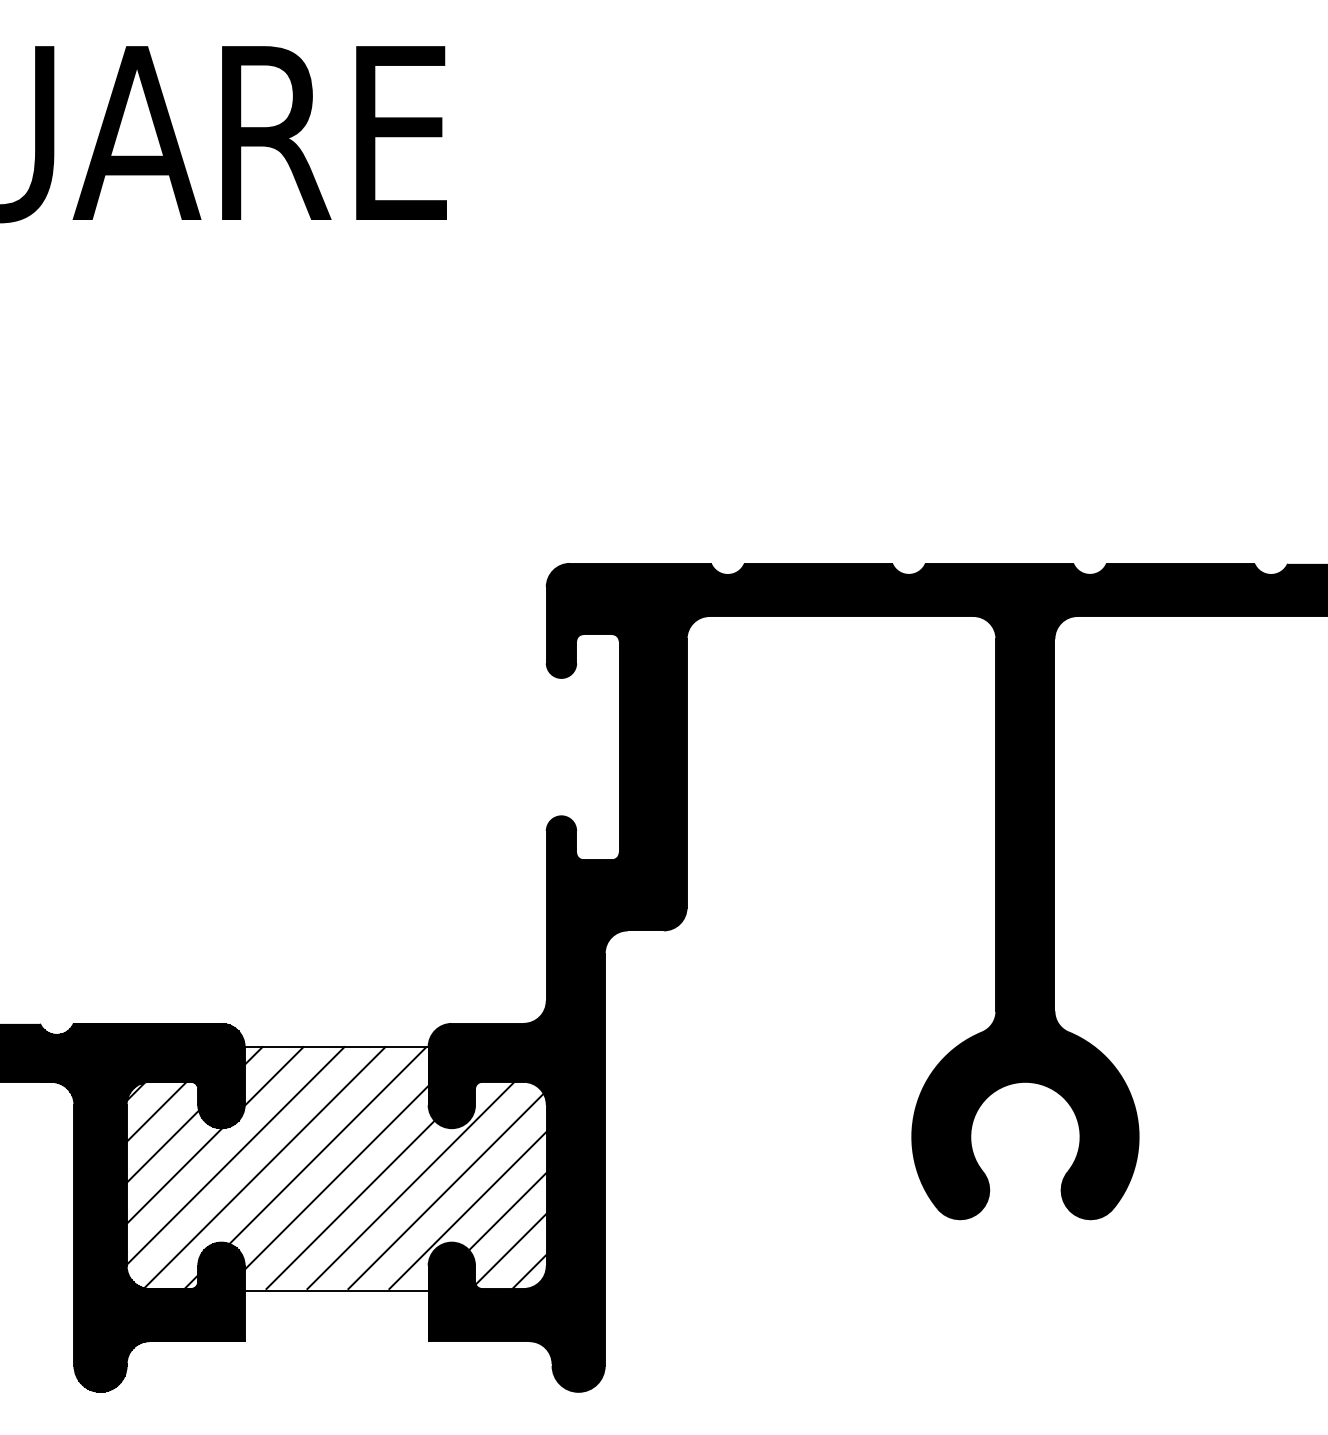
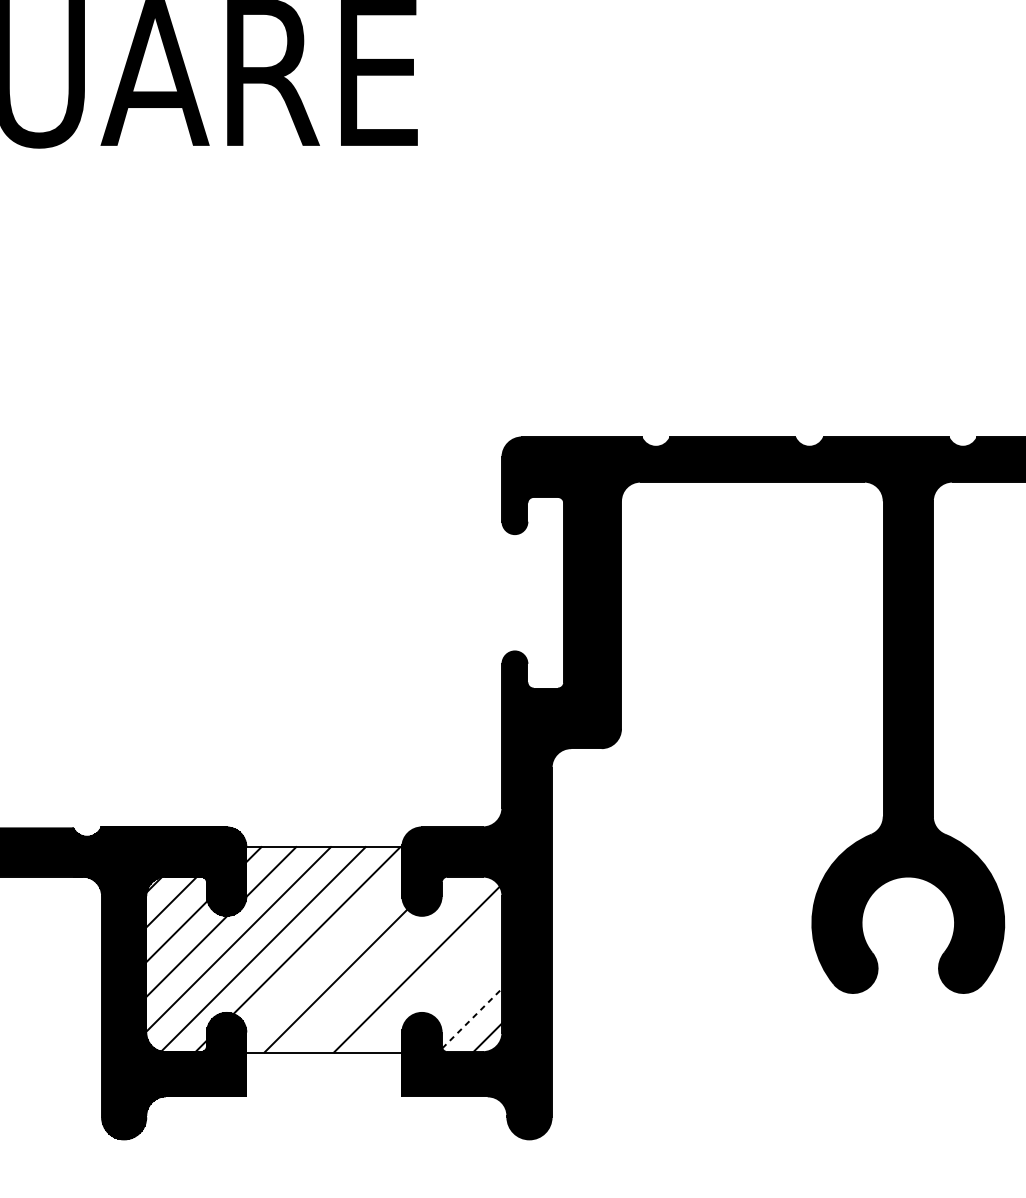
line: (336, 1177) -> (324, 957), removed
line: (410, 1185) -> (386, 964), removed
line: (467, 1210) -> (435, 985), removed
line: (507, 1211) -> (469, 986), removed
line: (511, 1248) -> (472, 1017), solid -> dashed

